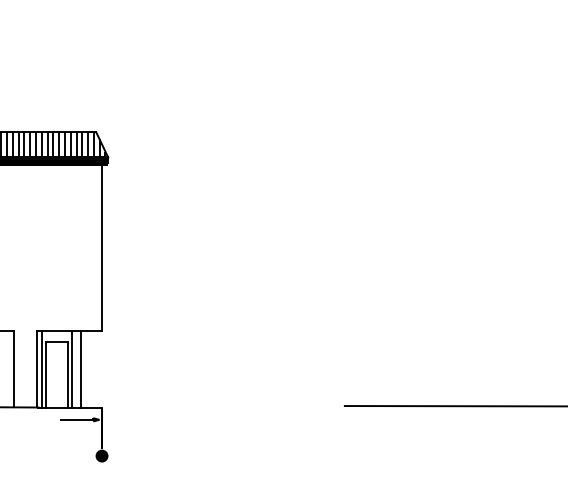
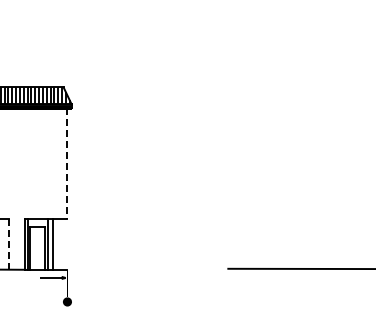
line: (102, 247) -> (67, 163), solid -> dashed
line: (12, 370) -> (8, 245), solid -> dashed

